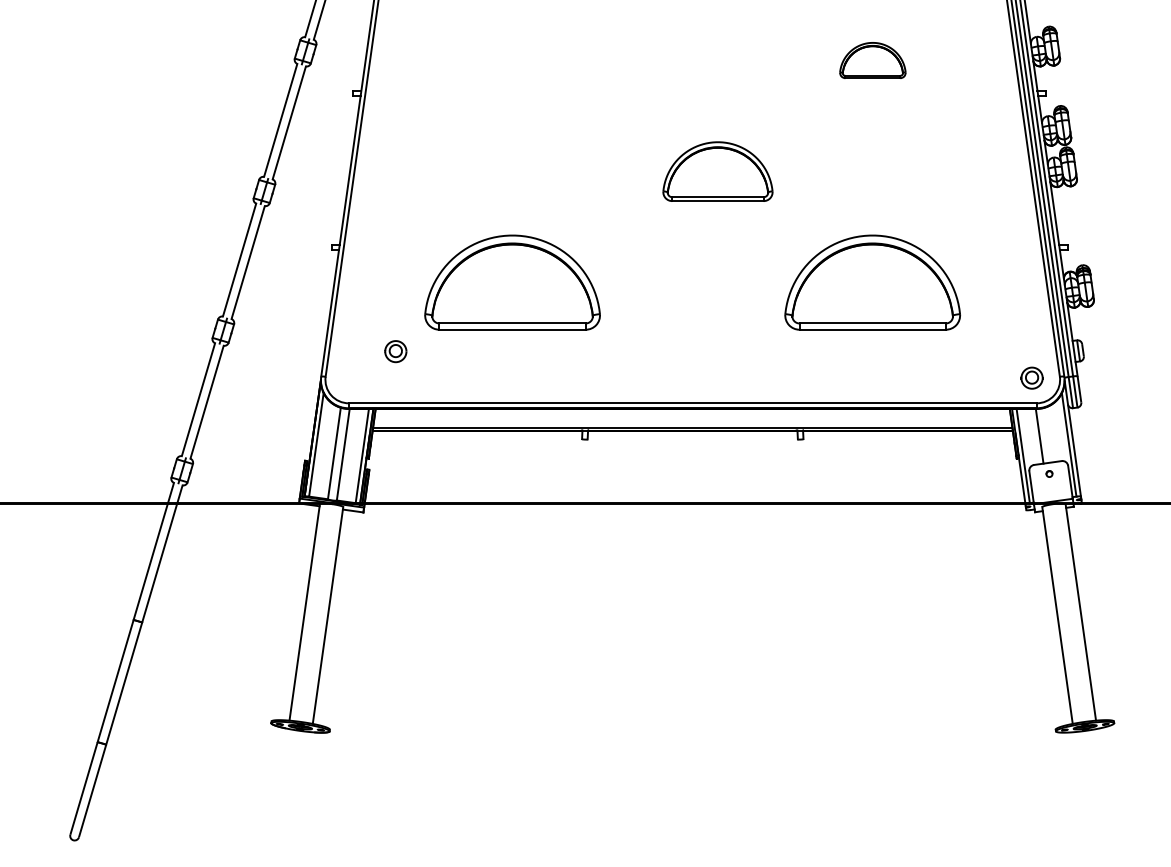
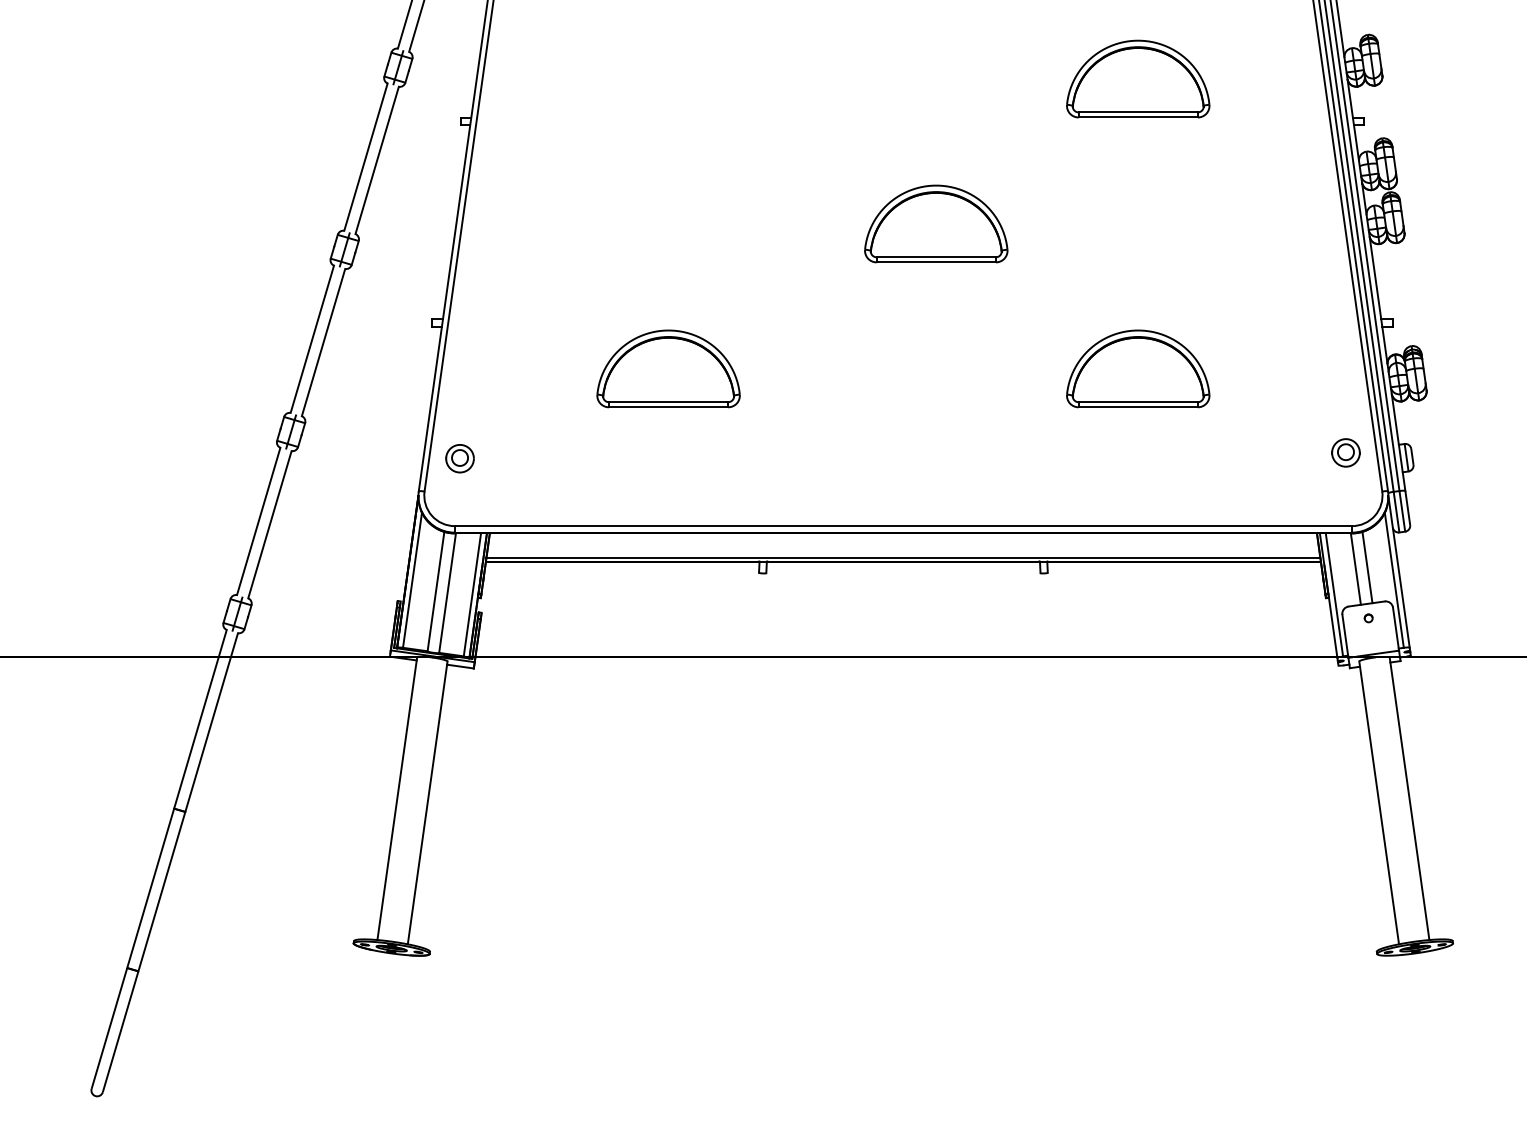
part: (872, 60) -> (1137, 78), size x1.67
part: (512, 282) -> (668, 368), size x0.62
part: (872, 282) -> (1137, 368), size x0.62
part: (395, 351) -> (459, 458), moved
part: (1031, 377) -> (1345, 452), moved
line: (1048, 434) -> (1367, 566), added

